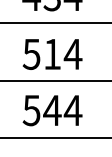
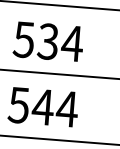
text: (51, 53) -> (47, 40), 514 -> 534

